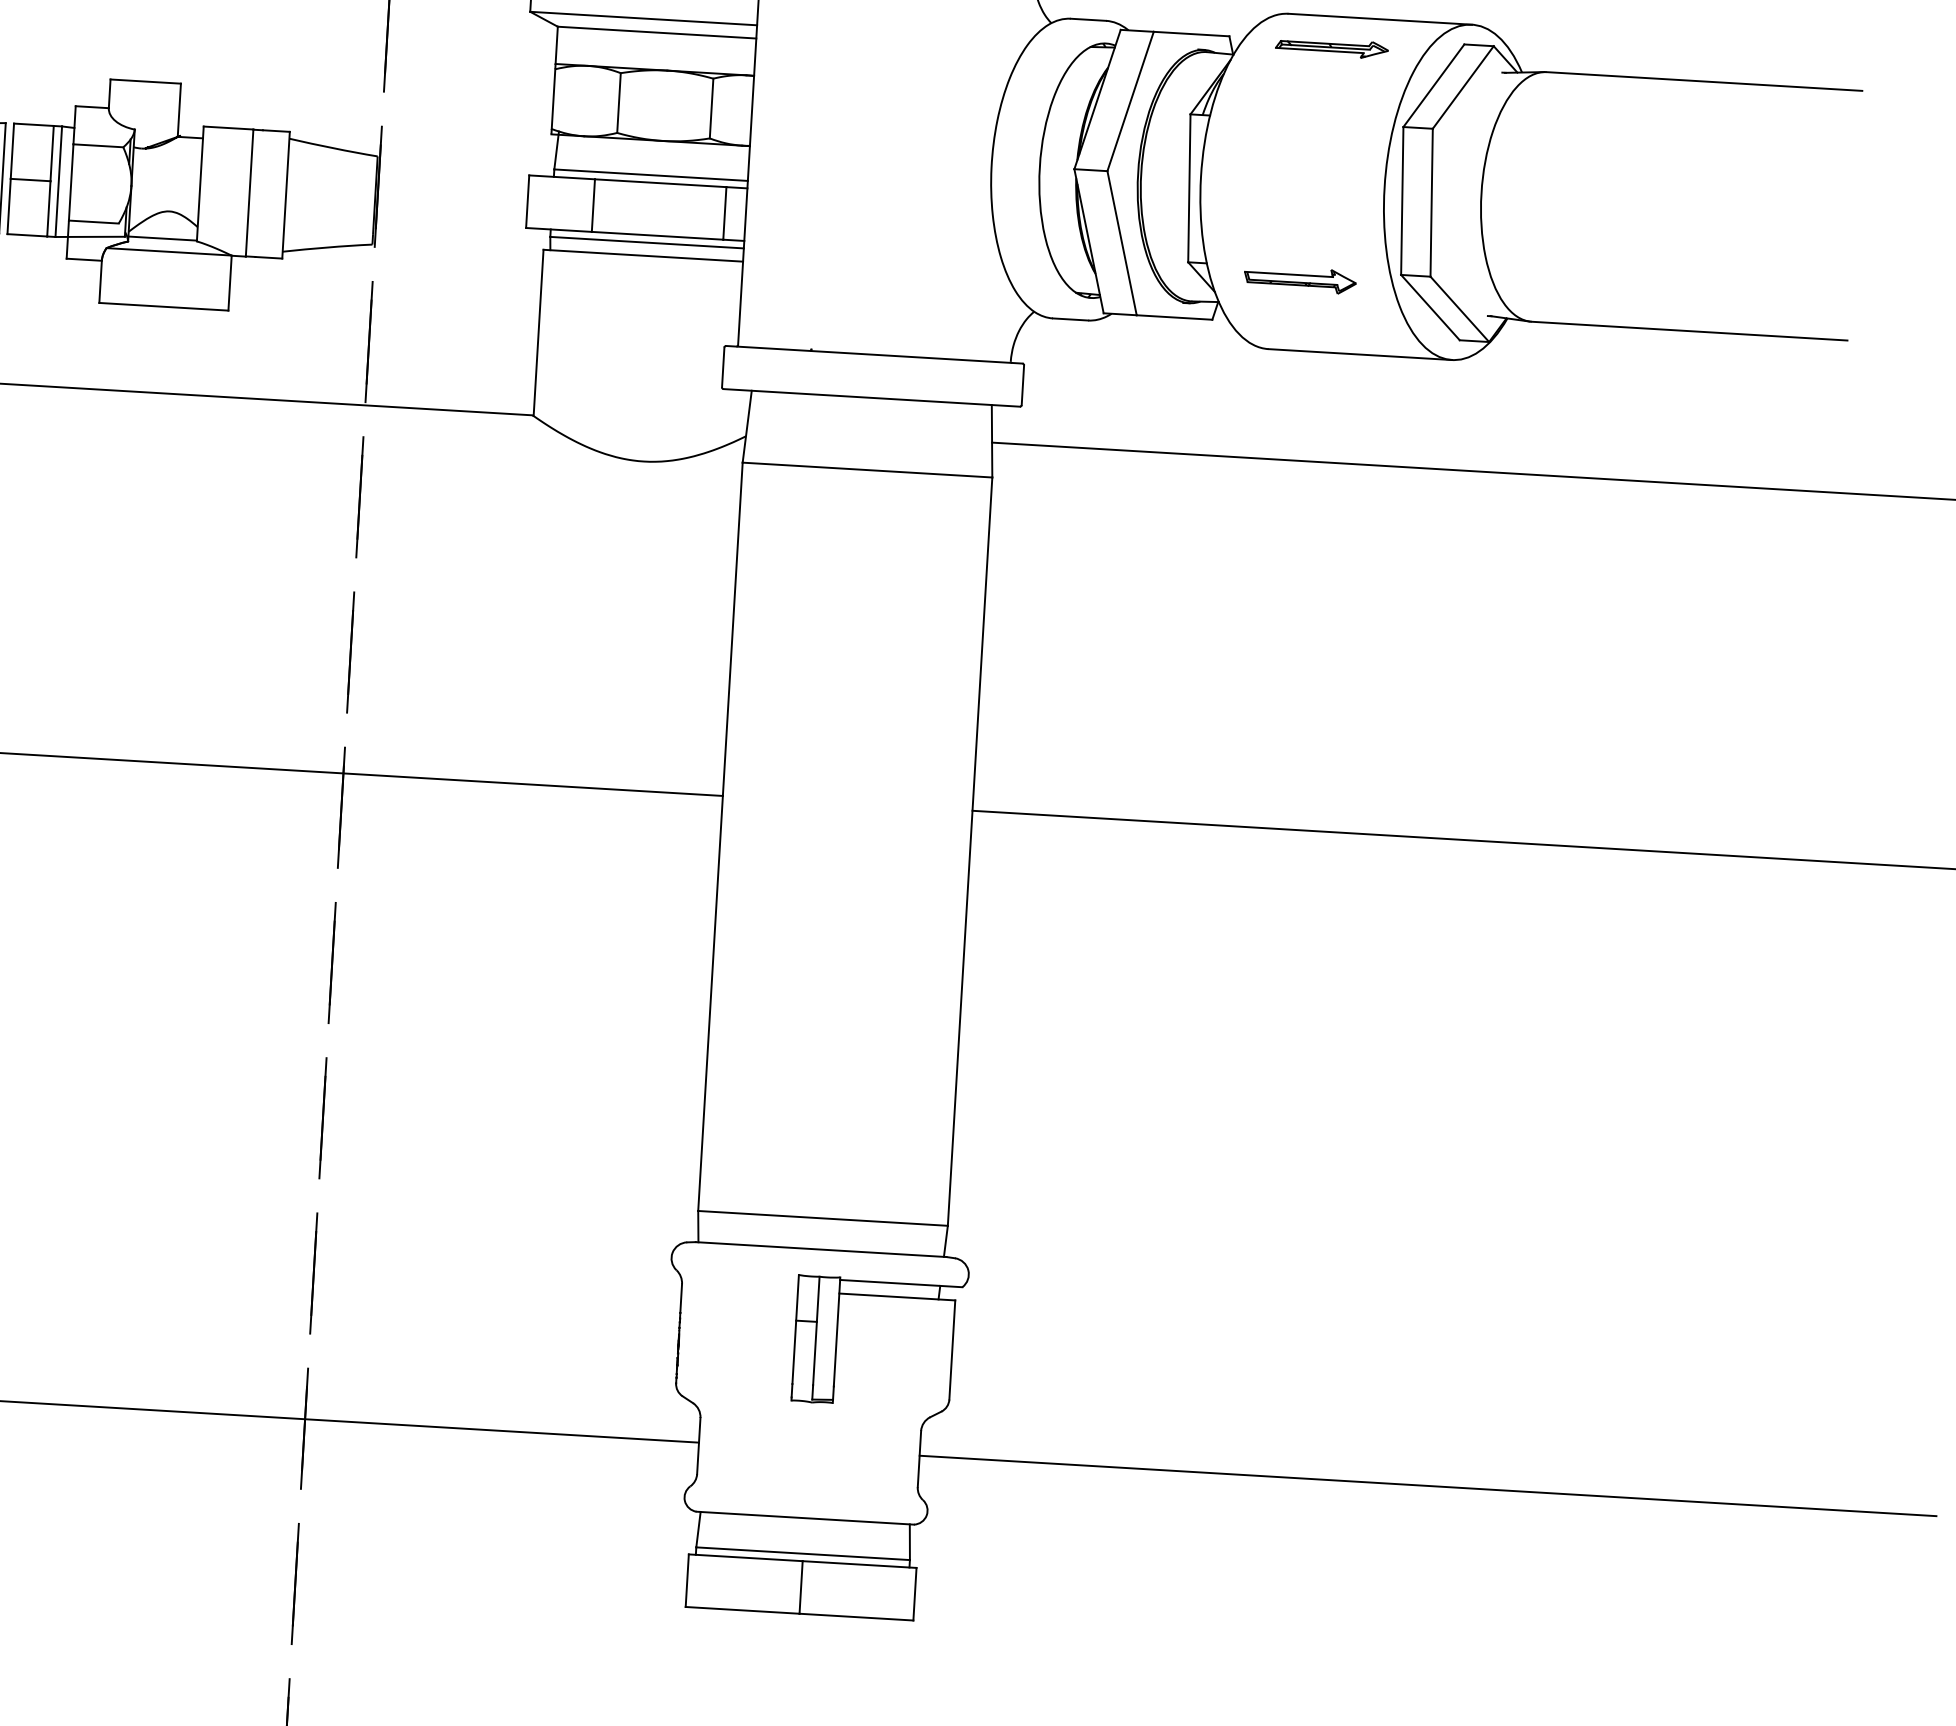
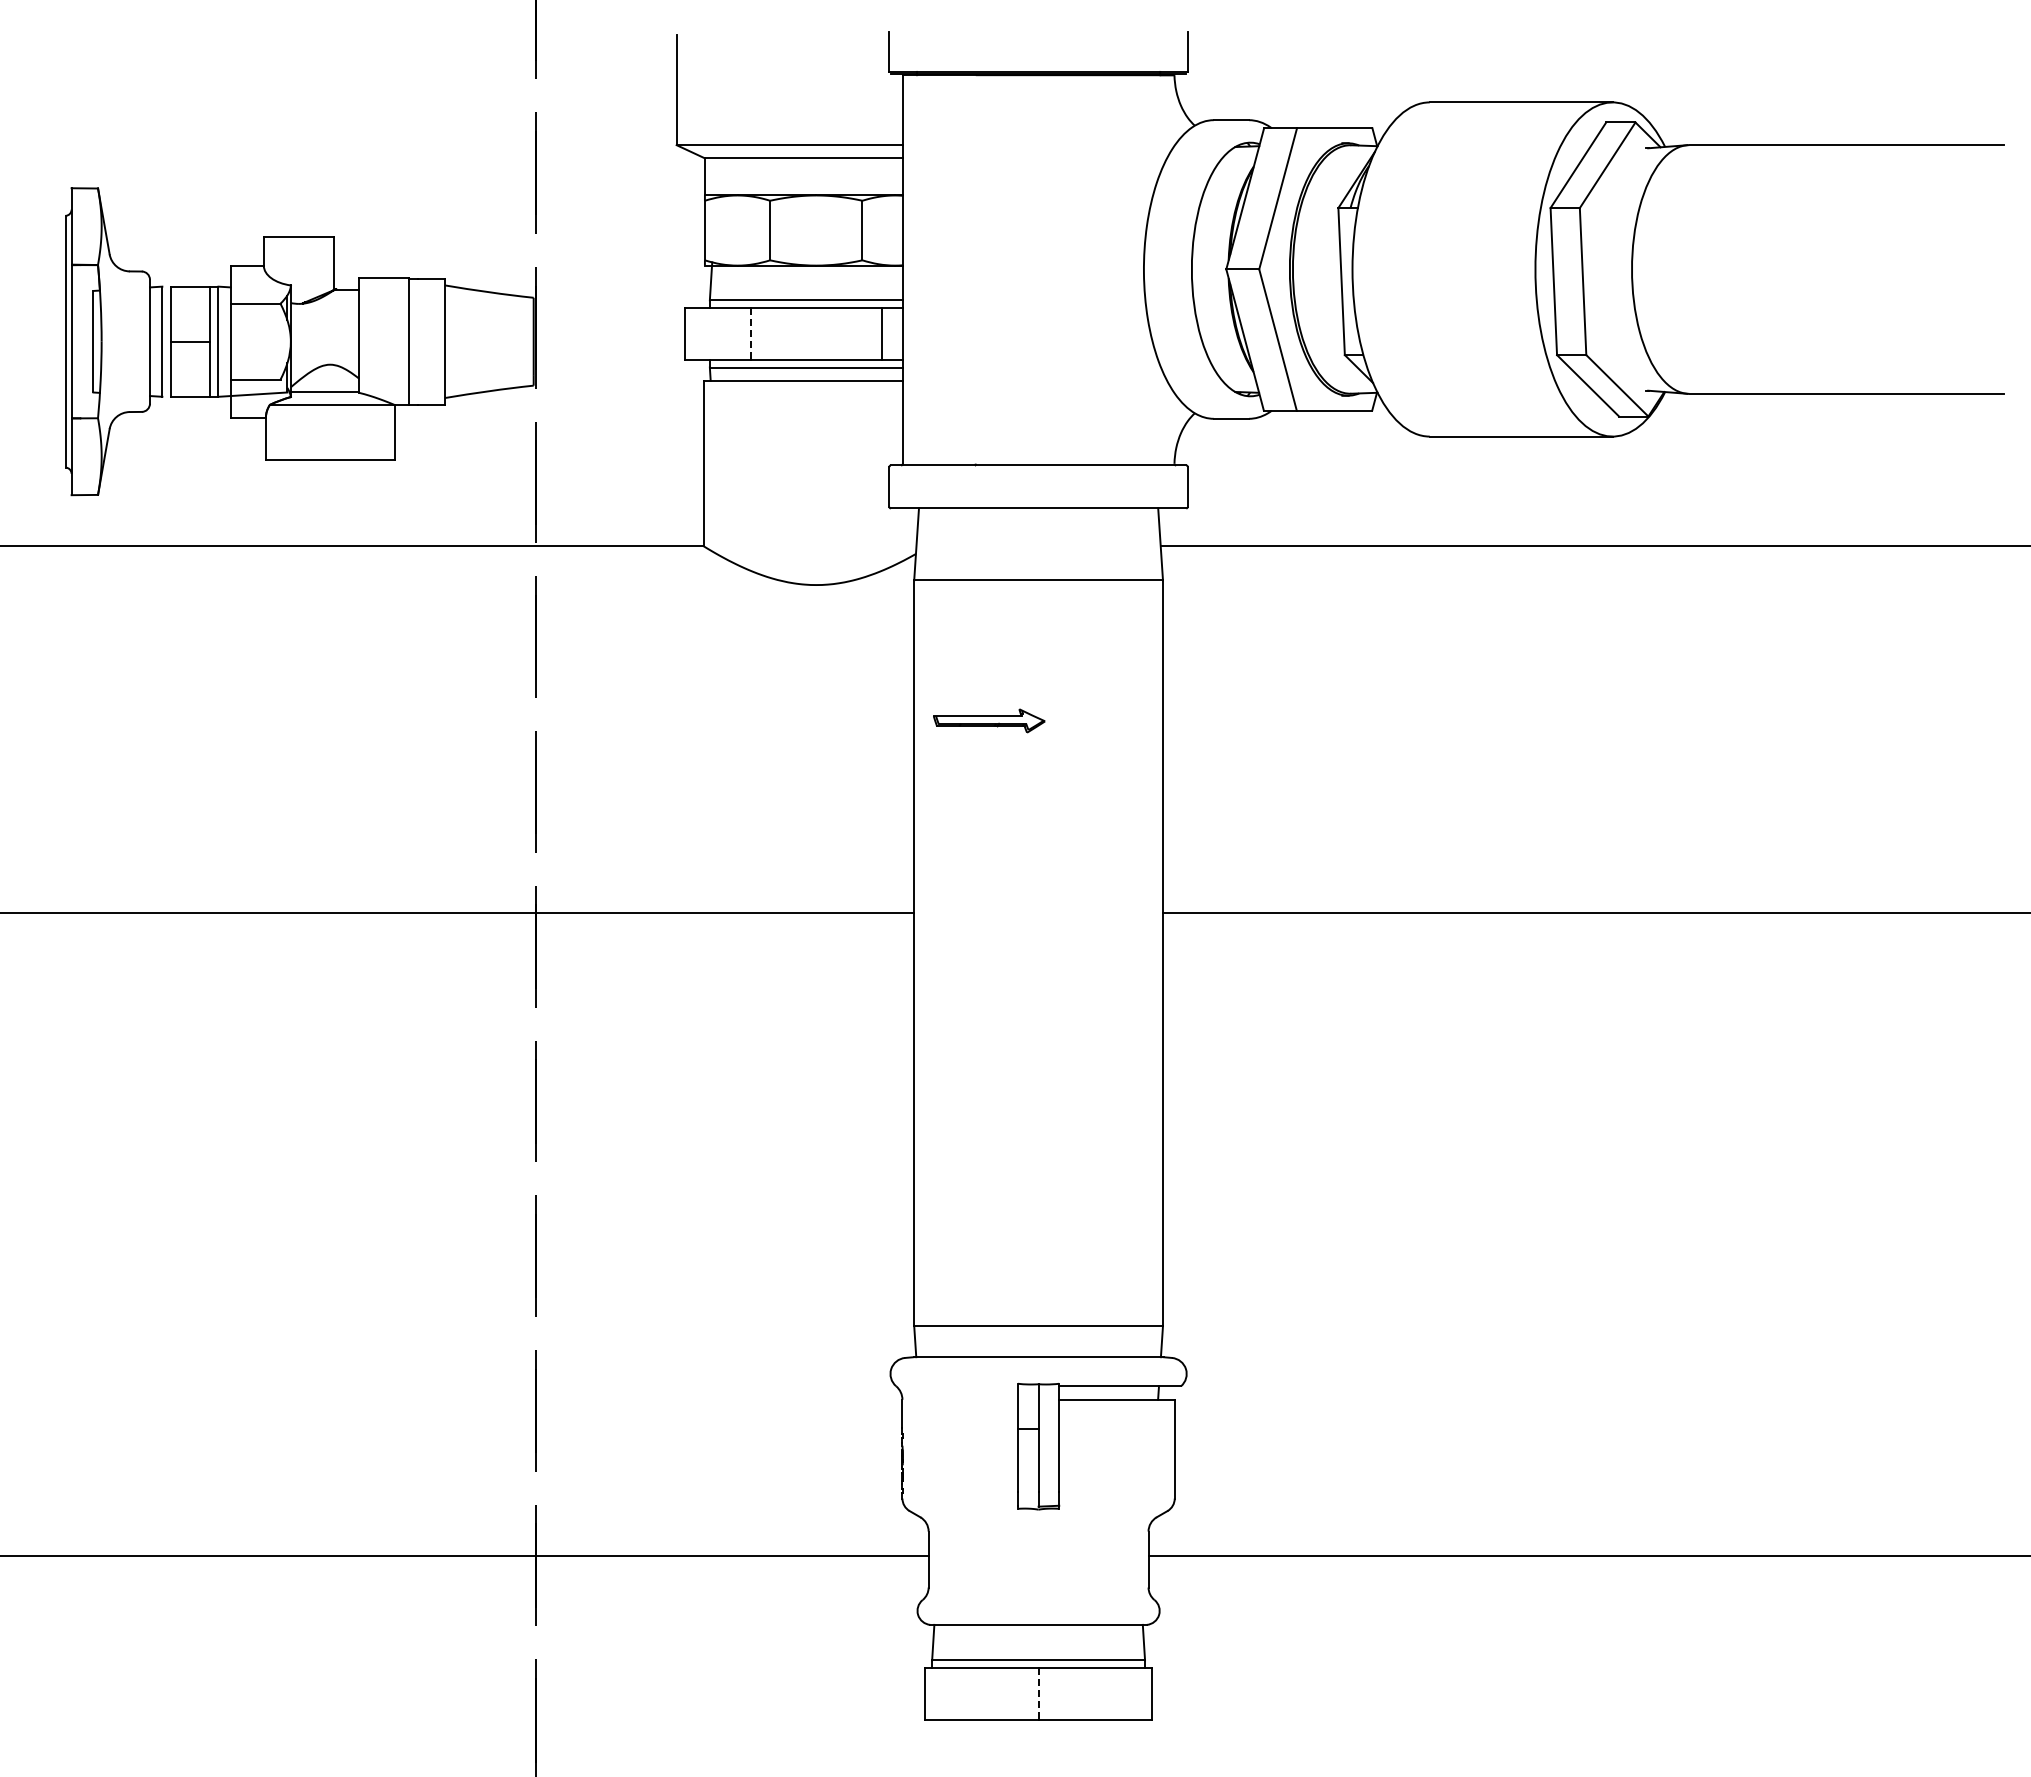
part: (1331, 47) -> (1474, 133), removed
line: (593, 206) -> (750, 334), solid -> dashed
part: (1300, 279) -> (989, 720), moved
line: (800, 1588) -> (1038, 1694), solid -> dashed

